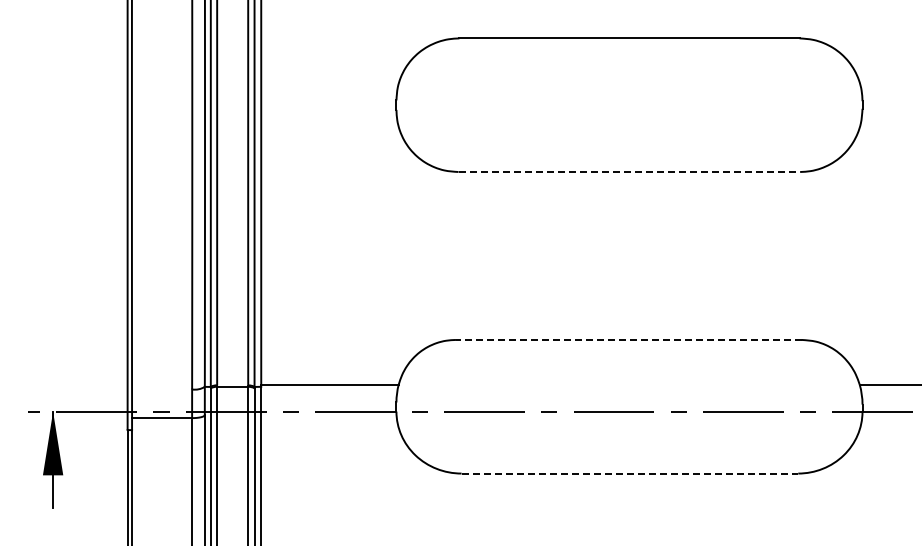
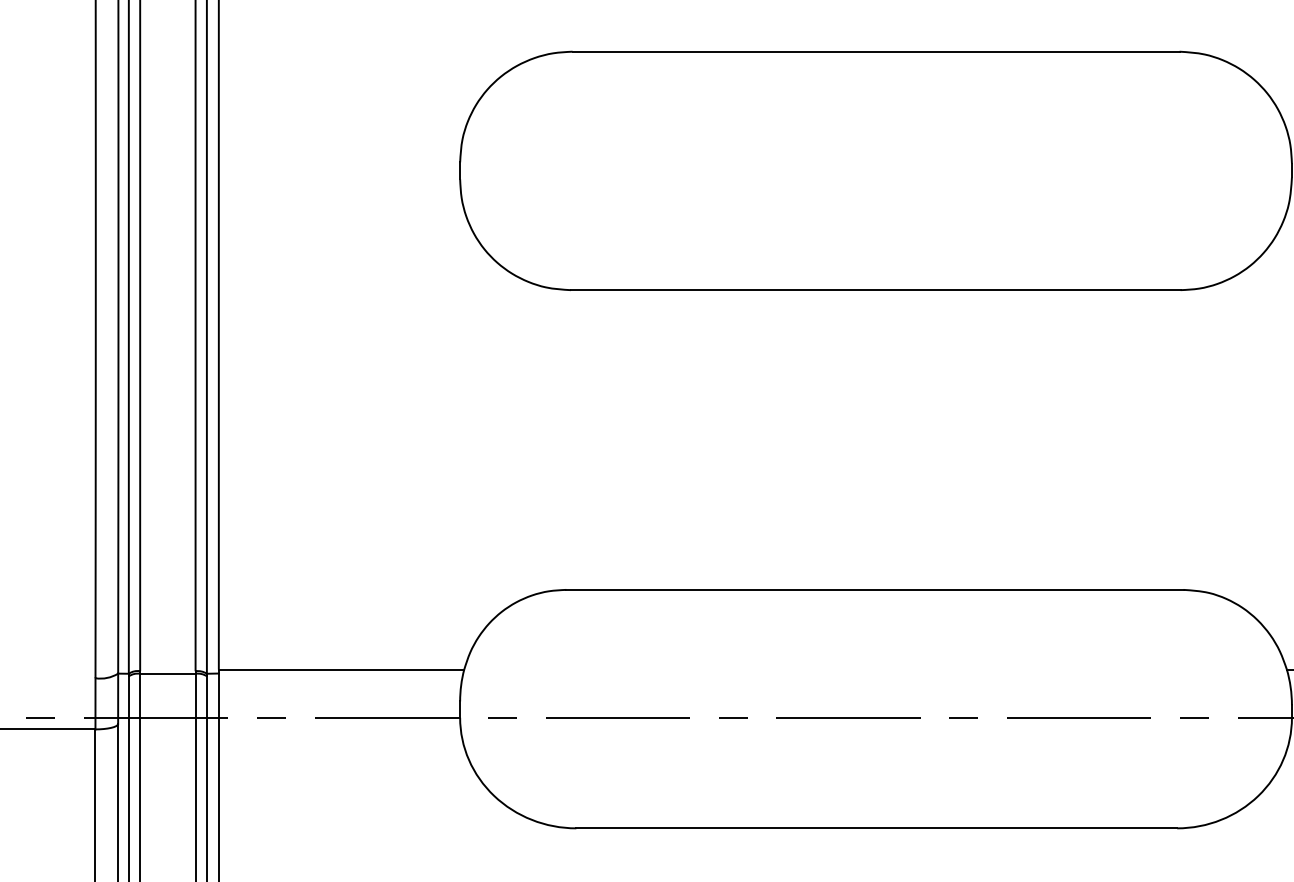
line: (629, 172) -> (876, 291), dashed -> solid
line: (628, 339) -> (874, 589), dashed -> solid
line: (630, 473) -> (877, 828), dashed -> solid

